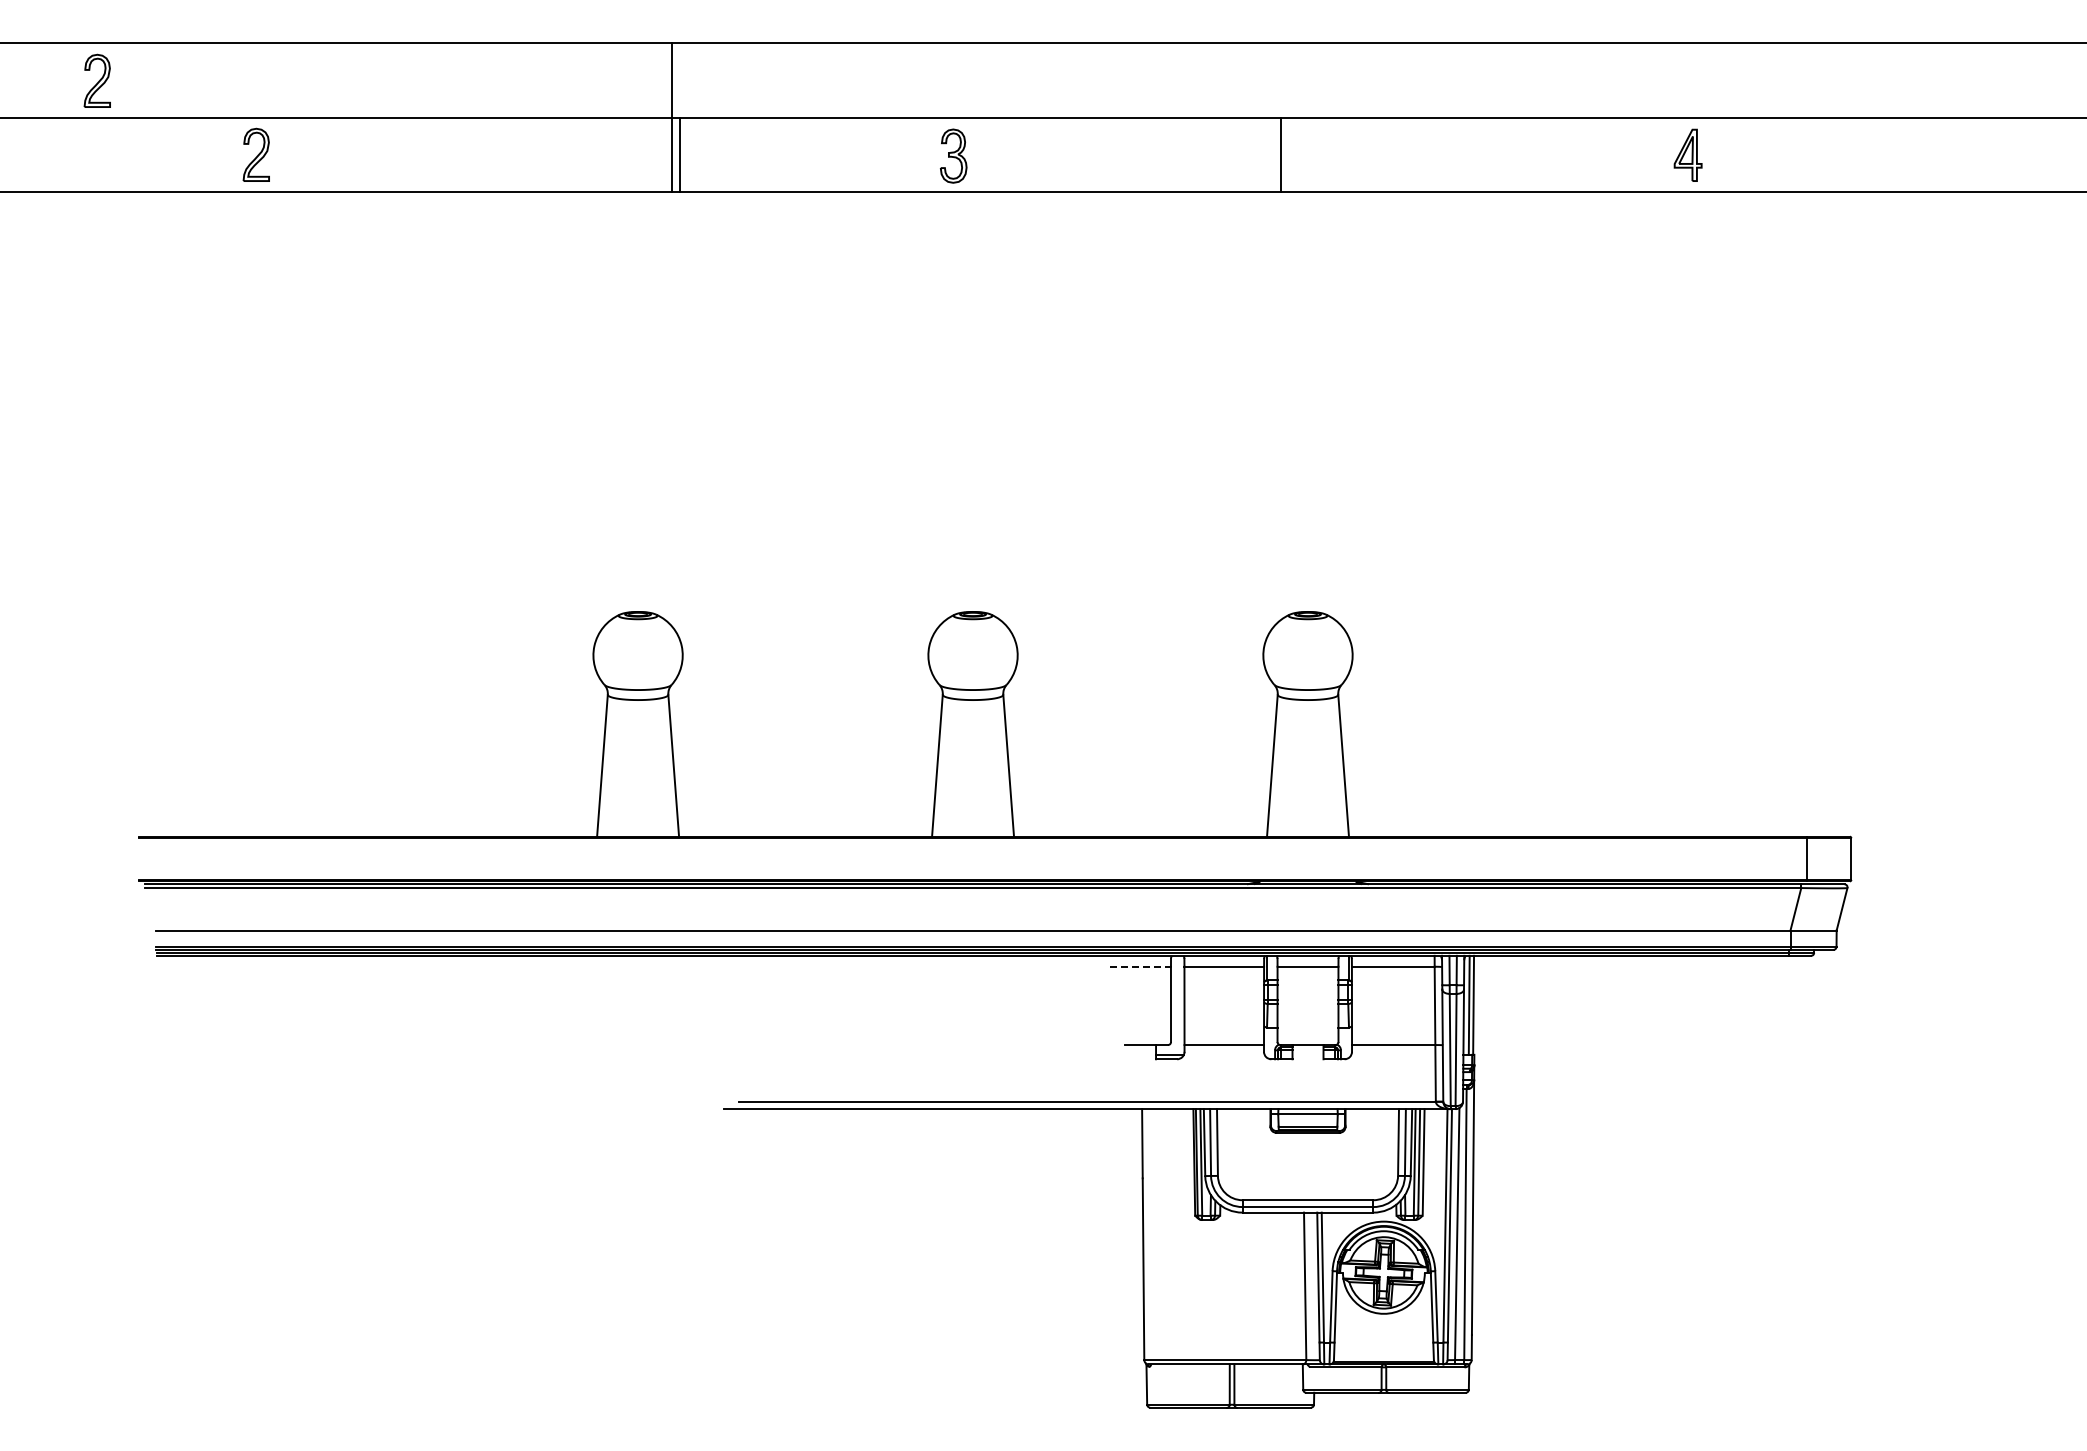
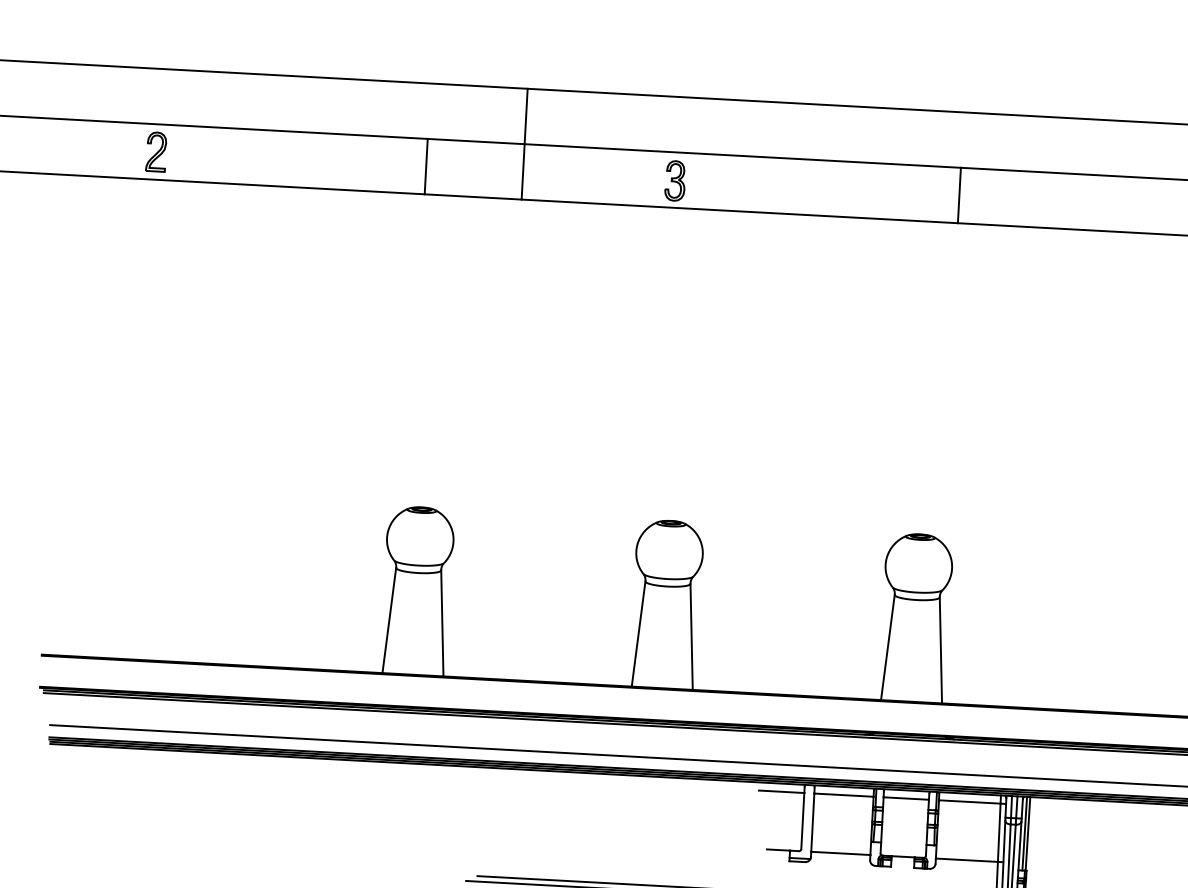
part: (96, 80) -> (40, 90), removed
line: (672, 117) -> (524, 143), moved
line: (679, 154) -> (425, 166), moved
line: (1281, 154) -> (959, 195), moved
line: (1141, 966) -> (782, 791), dashed -> solid

